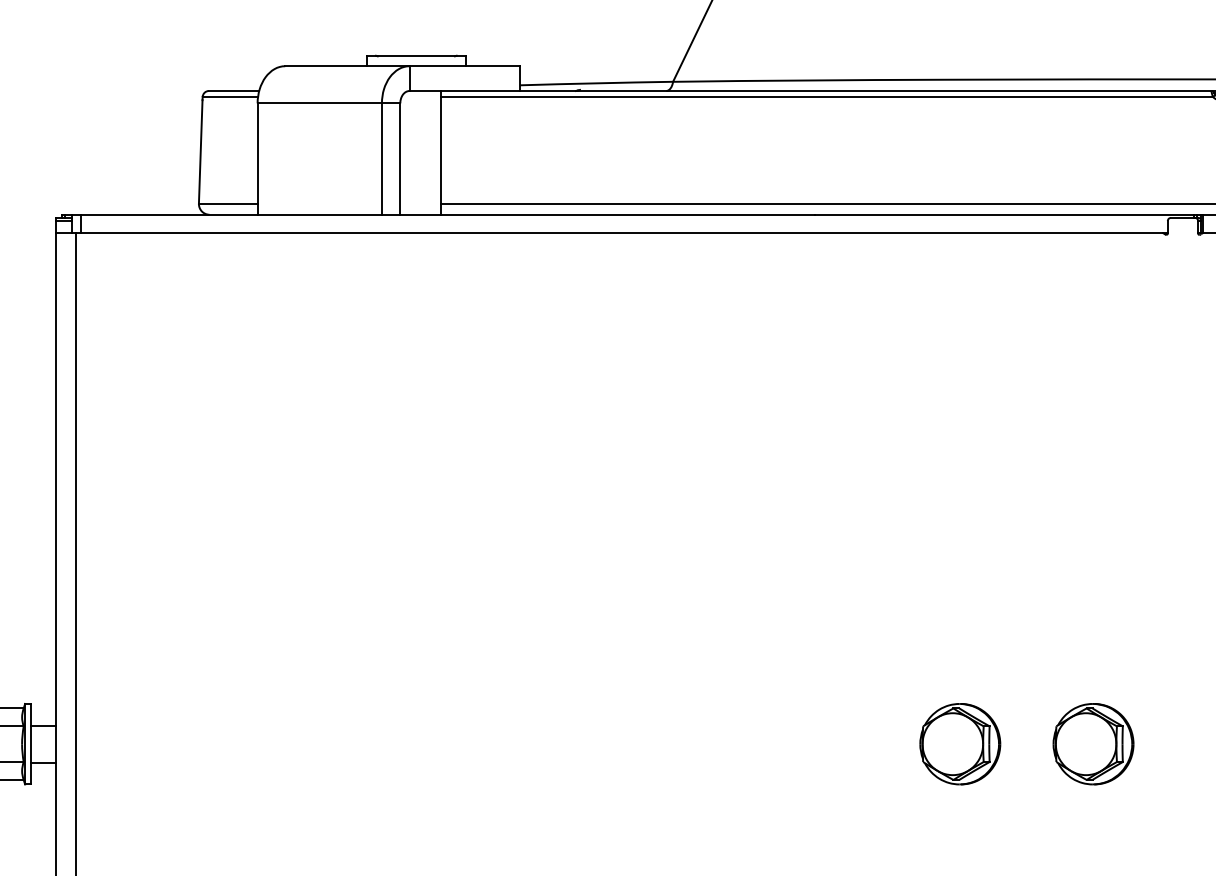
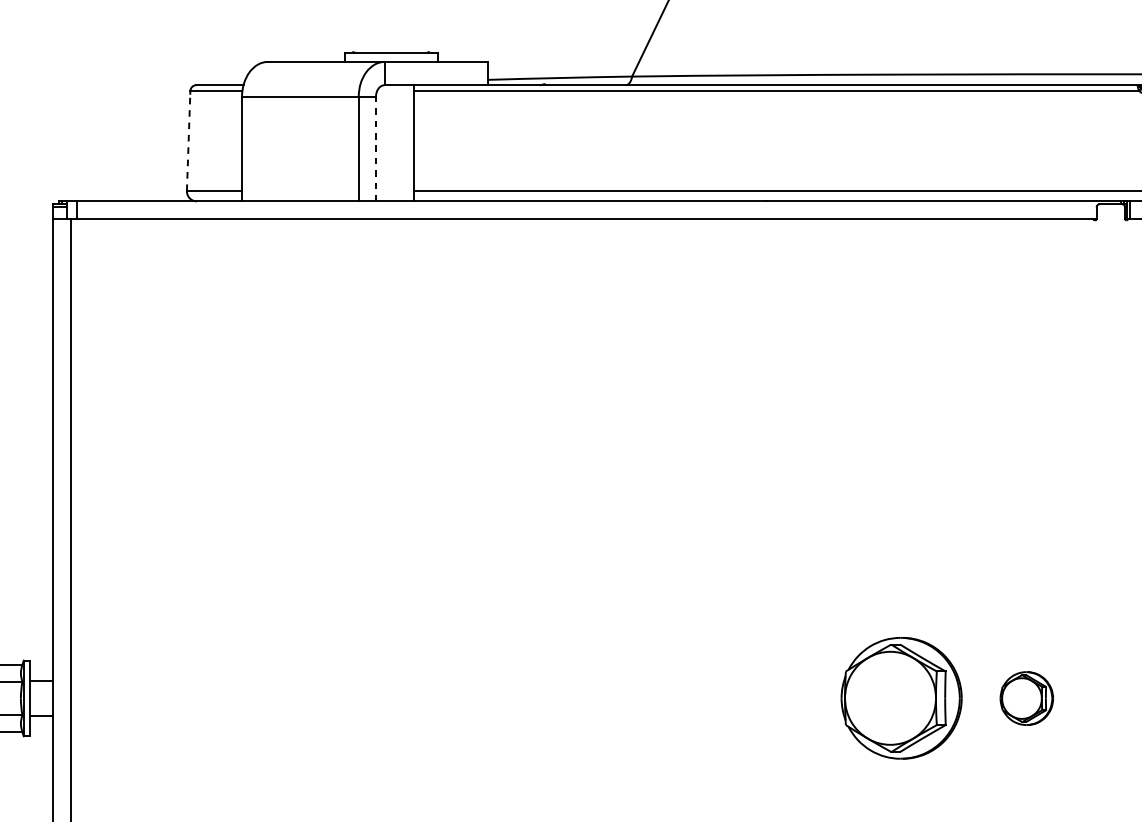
line: (200, 151) -> (188, 142), solid -> dashed
line: (400, 159) -> (376, 149), solid -> dashed
part: (960, 744) -> (901, 698), size x1.6
part: (1093, 744) -> (1026, 698), size x0.7

